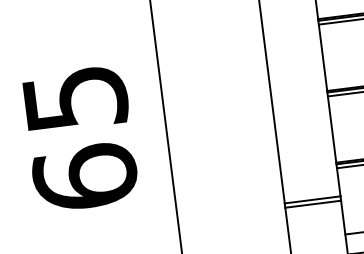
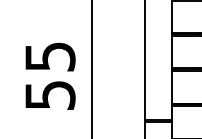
text: (83, 175) -> (49, 94), 65 -> 55

